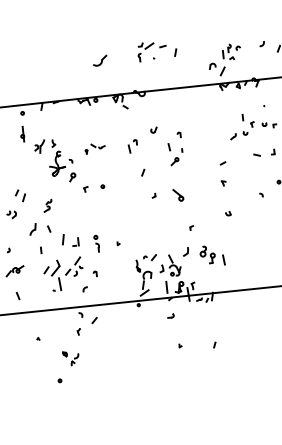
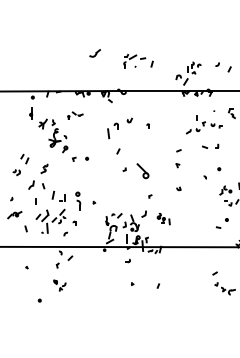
part: (99, 61) -> (94, 53), moved
part: (132, 145) -> (112, 130), size x1.6
part: (95, 148) -> (75, 115), moved
part: (174, 154) -> (143, 140), removed
part: (177, 194) -> (142, 170), size x1.6
part: (95, 243) -> (77, 200), size x1.4
part: (212, 255) -> (163, 218), size x0.7
line: (17, 295) -> (25, 228), moved
part: (70, 358) -> (59, 285), moved

